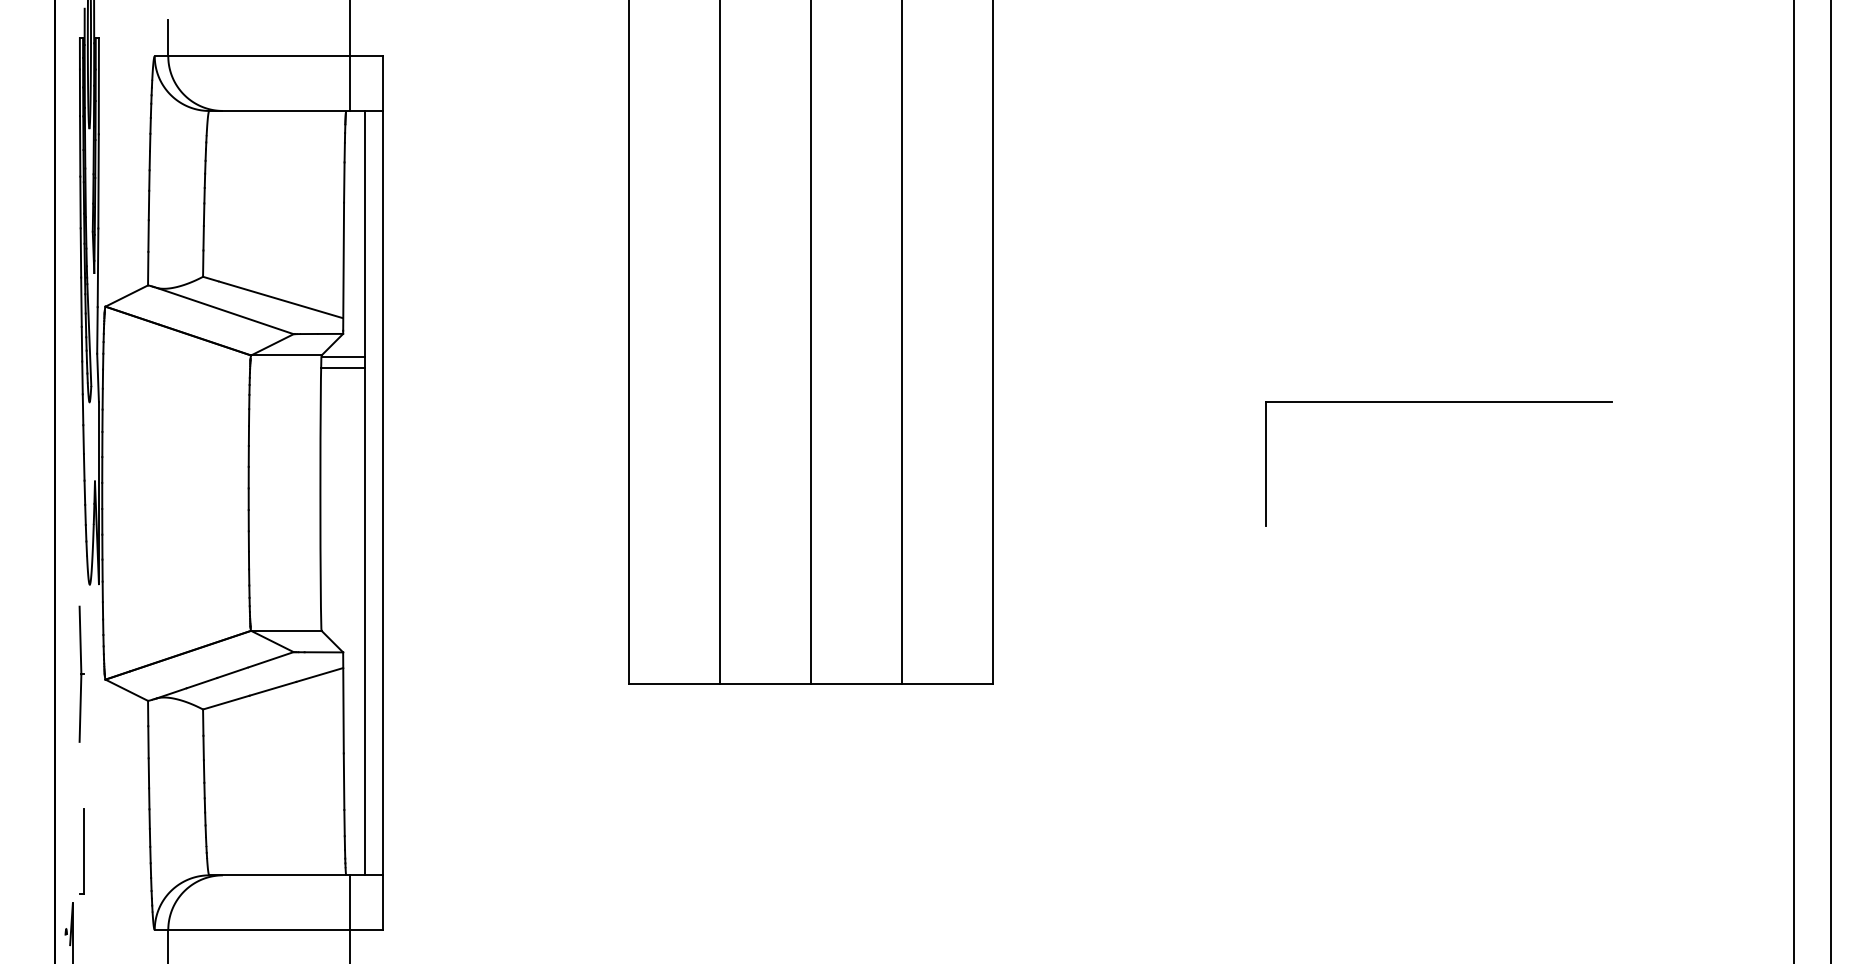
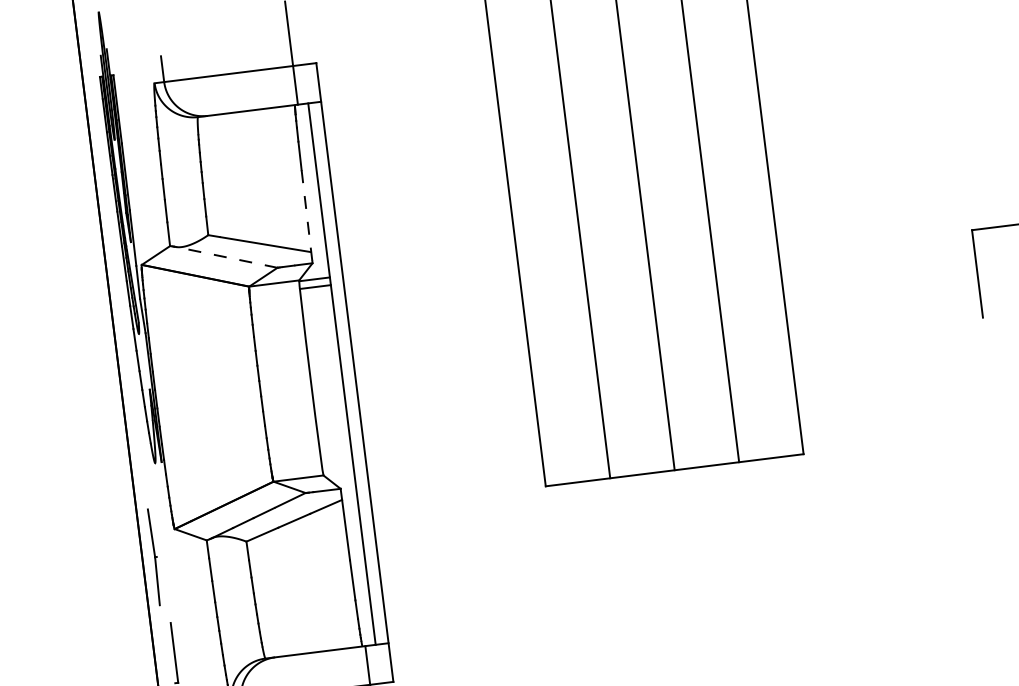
line: (343, 267) -> (306, 216), solid -> dashed
line: (224, 310) -> (226, 257), solid -> dashed
part: (81, 673) -> (155, 556), moved

